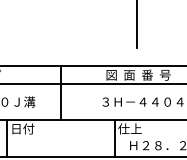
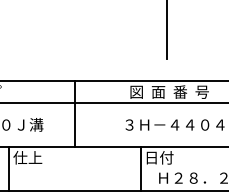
text: (22, 128) -> (27, 157), 日付 -> 仕上
text: (129, 128) -> (158, 157), 仕上 -> 日付

